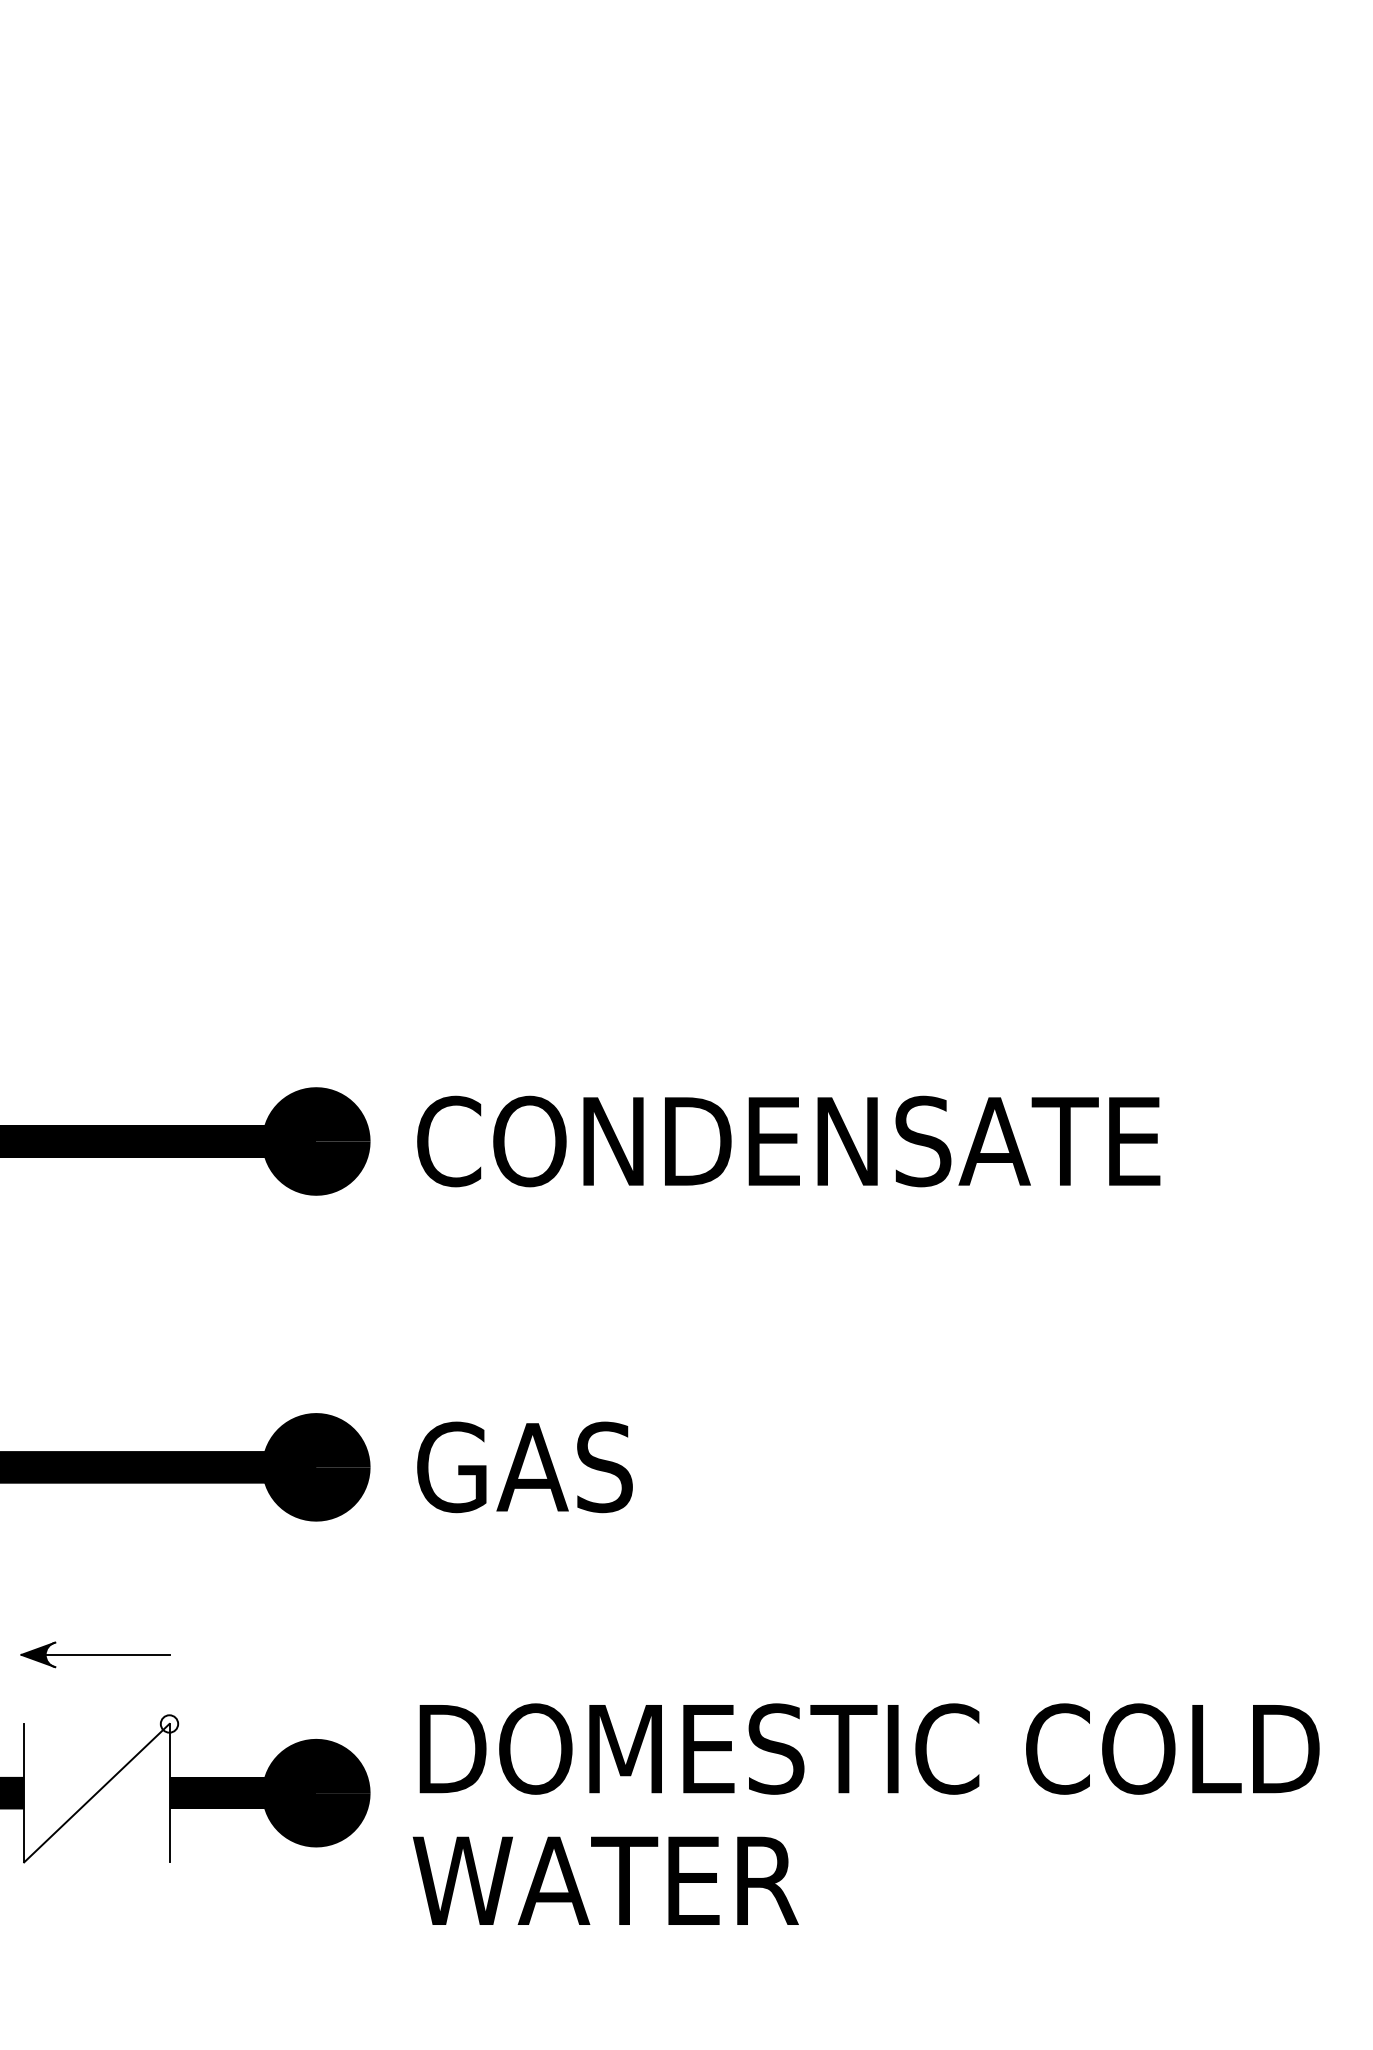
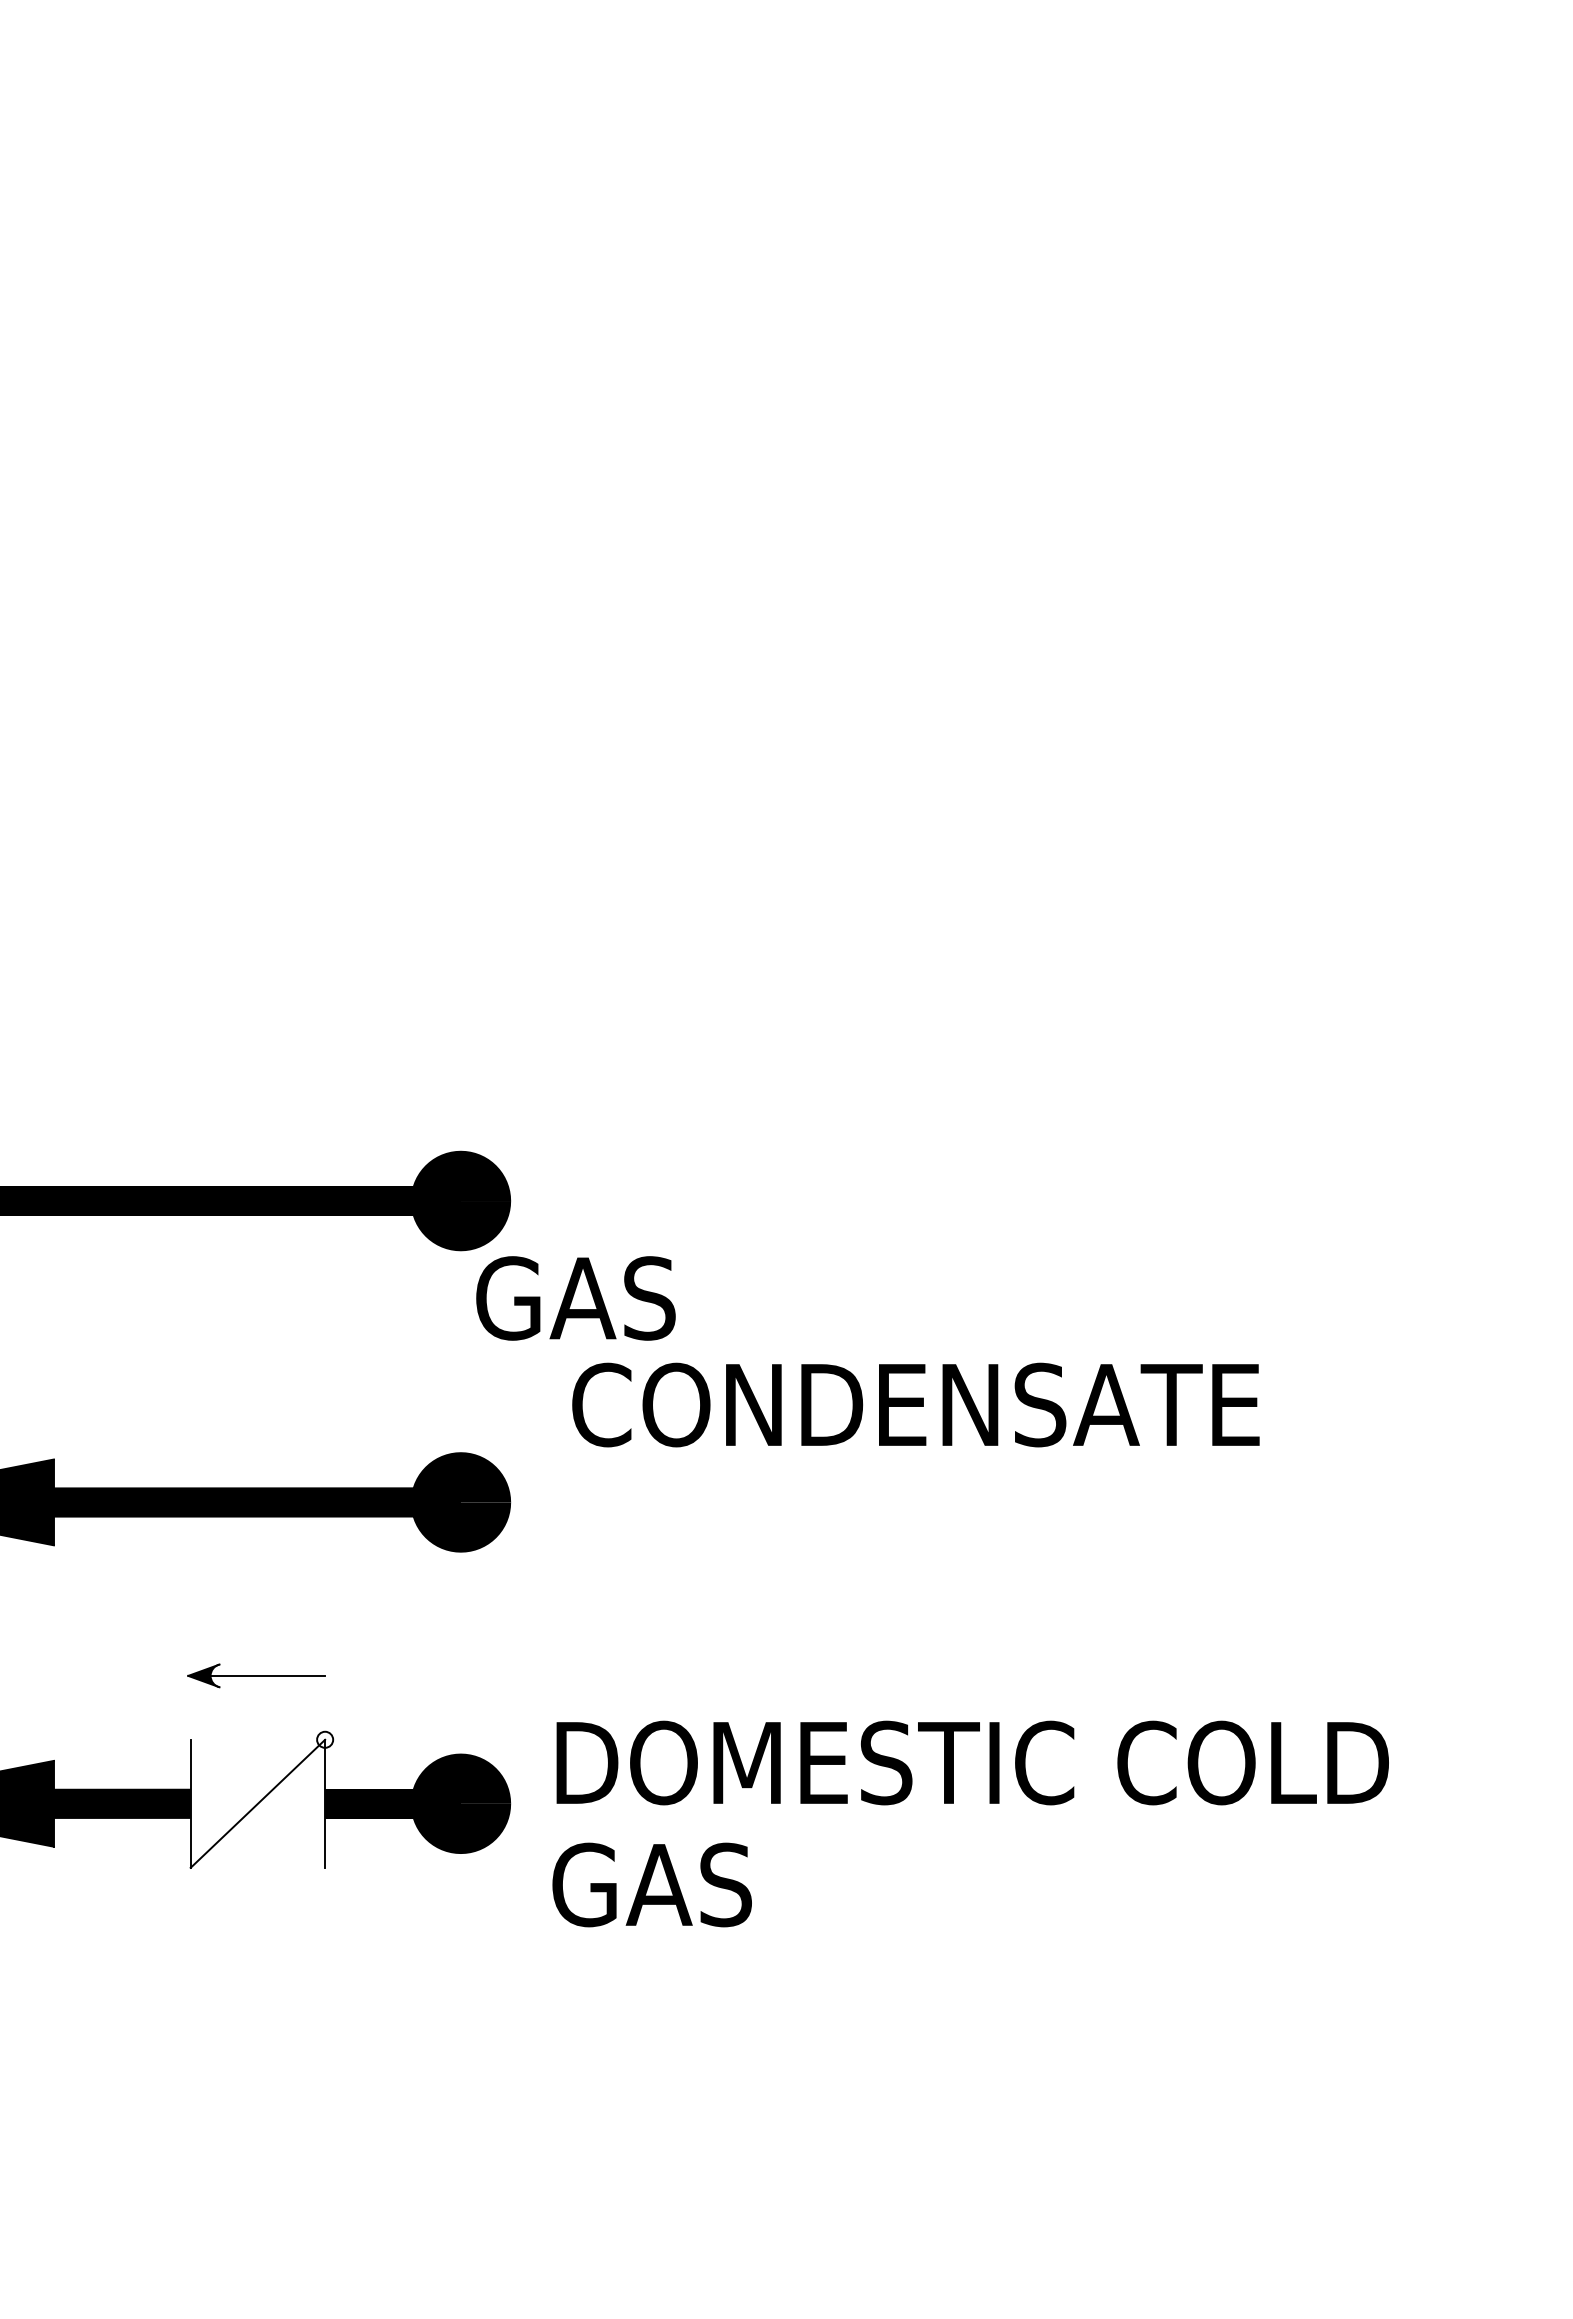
text: (788, 1140) -> (915, 1404), moved
text: (524, 1467) -> (575, 1298), moved
text: (605, 1880) -> (728, 1884), WATER -> GAS

